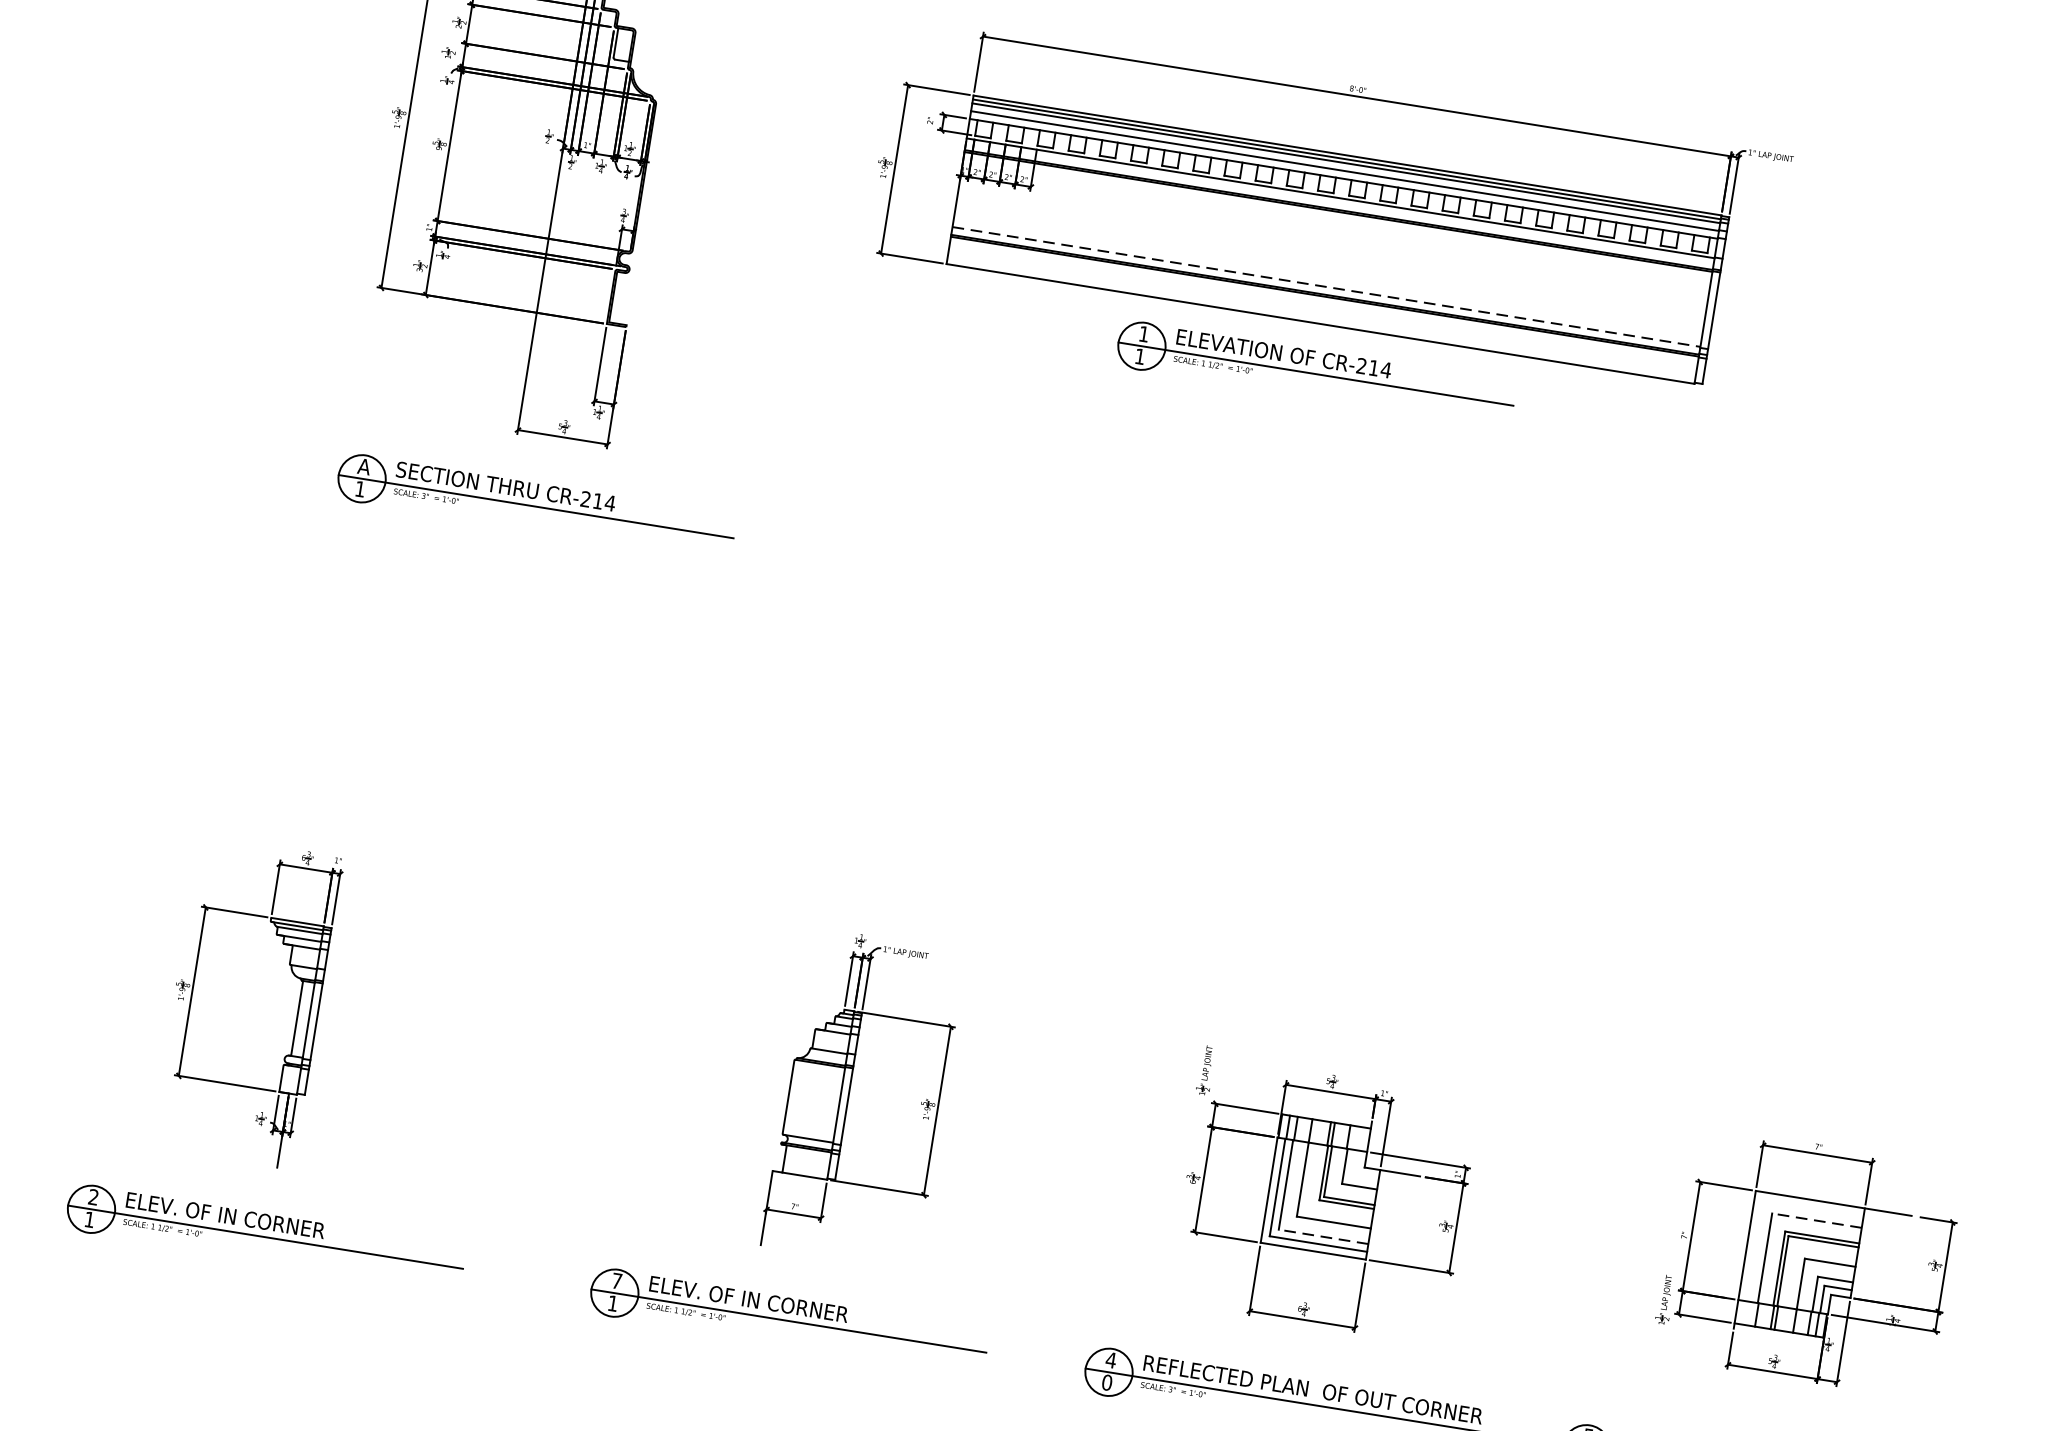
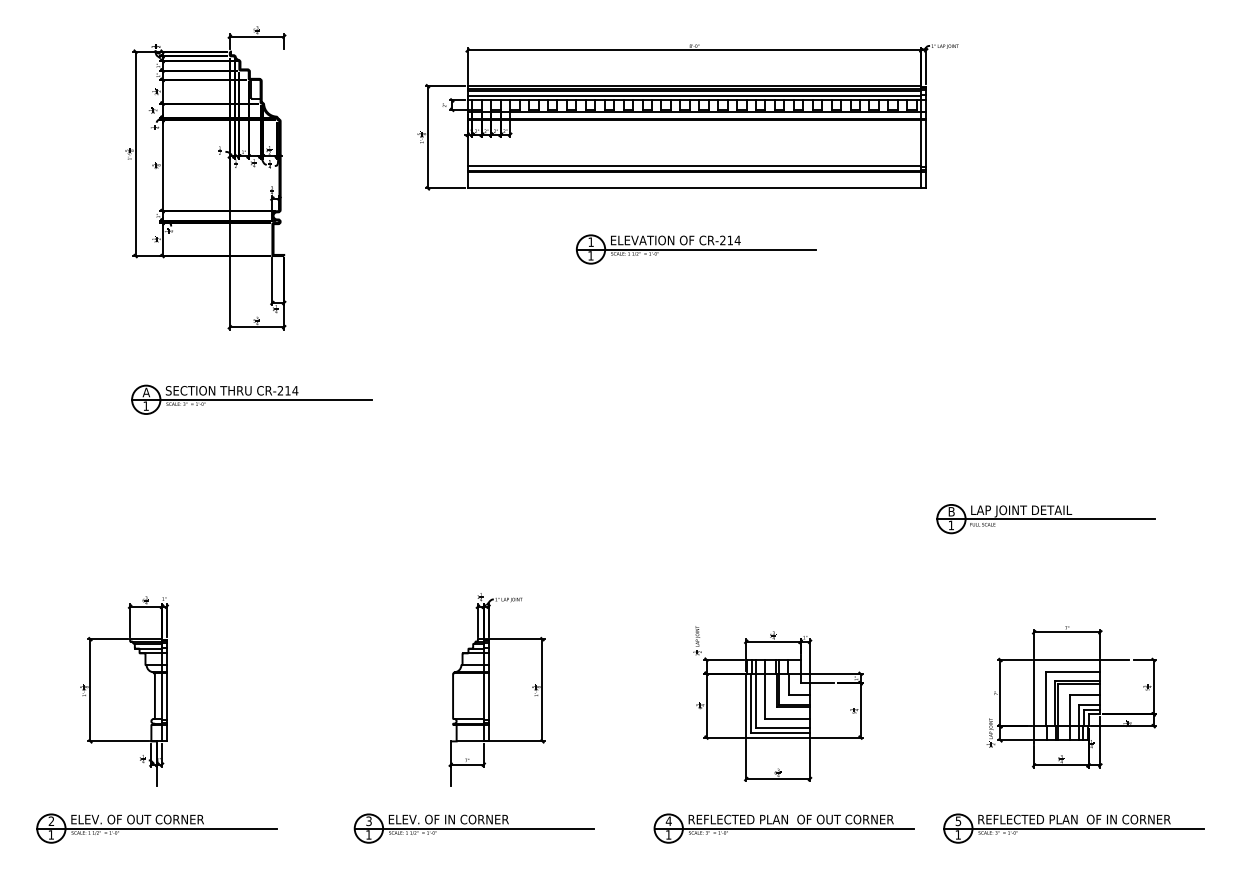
line: (1326, 286) -> (694, 165), dashed -> solid
part: (1315, 374) -> (696, 249), moved
part: (535, 506) -> (251, 399), moved
part: (1811, 962) -> (1045, 519), added
line: (1815, 1219) -> (1072, 671), dashed -> solid
text: (281, 1224) -> (165, 819), ELEV. OF IN CORNER -> ELEV. OF OUT CORNER
line: (1322, 1237) -> (782, 728), dashed -> solid
text: (616, 1281) -> (368, 821), 7 -> 3
text: (1107, 1381) -> (668, 834), 0 -> 1

